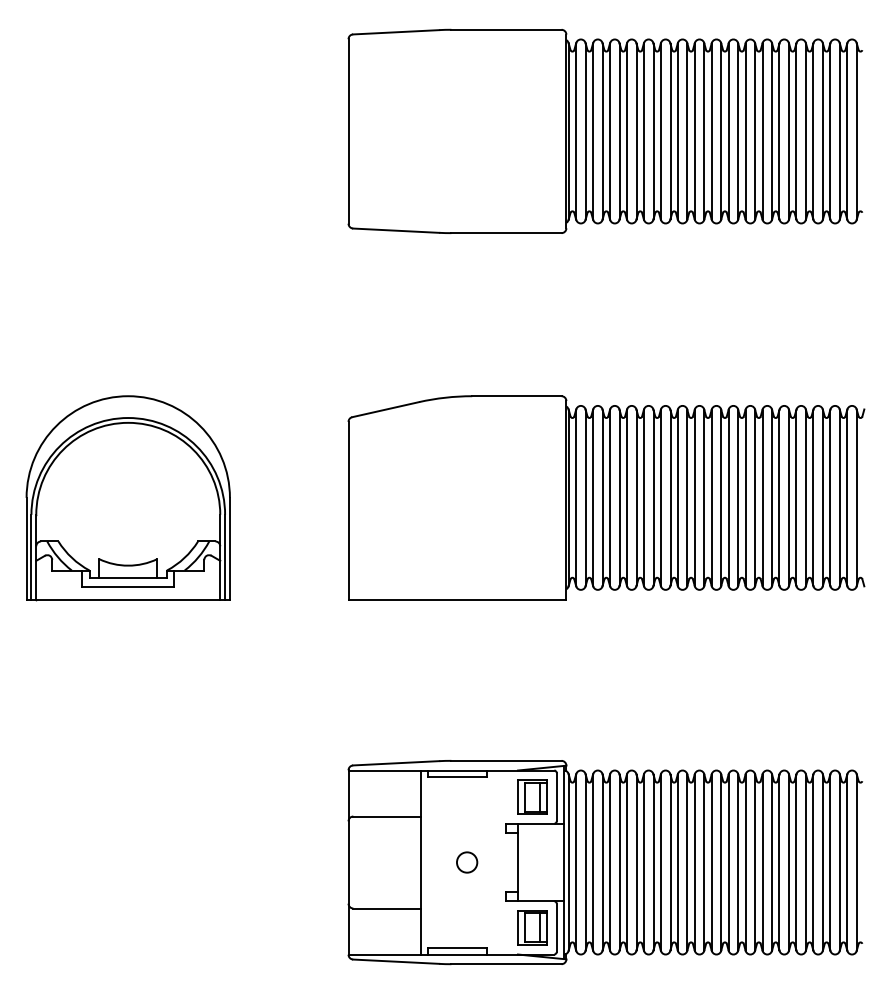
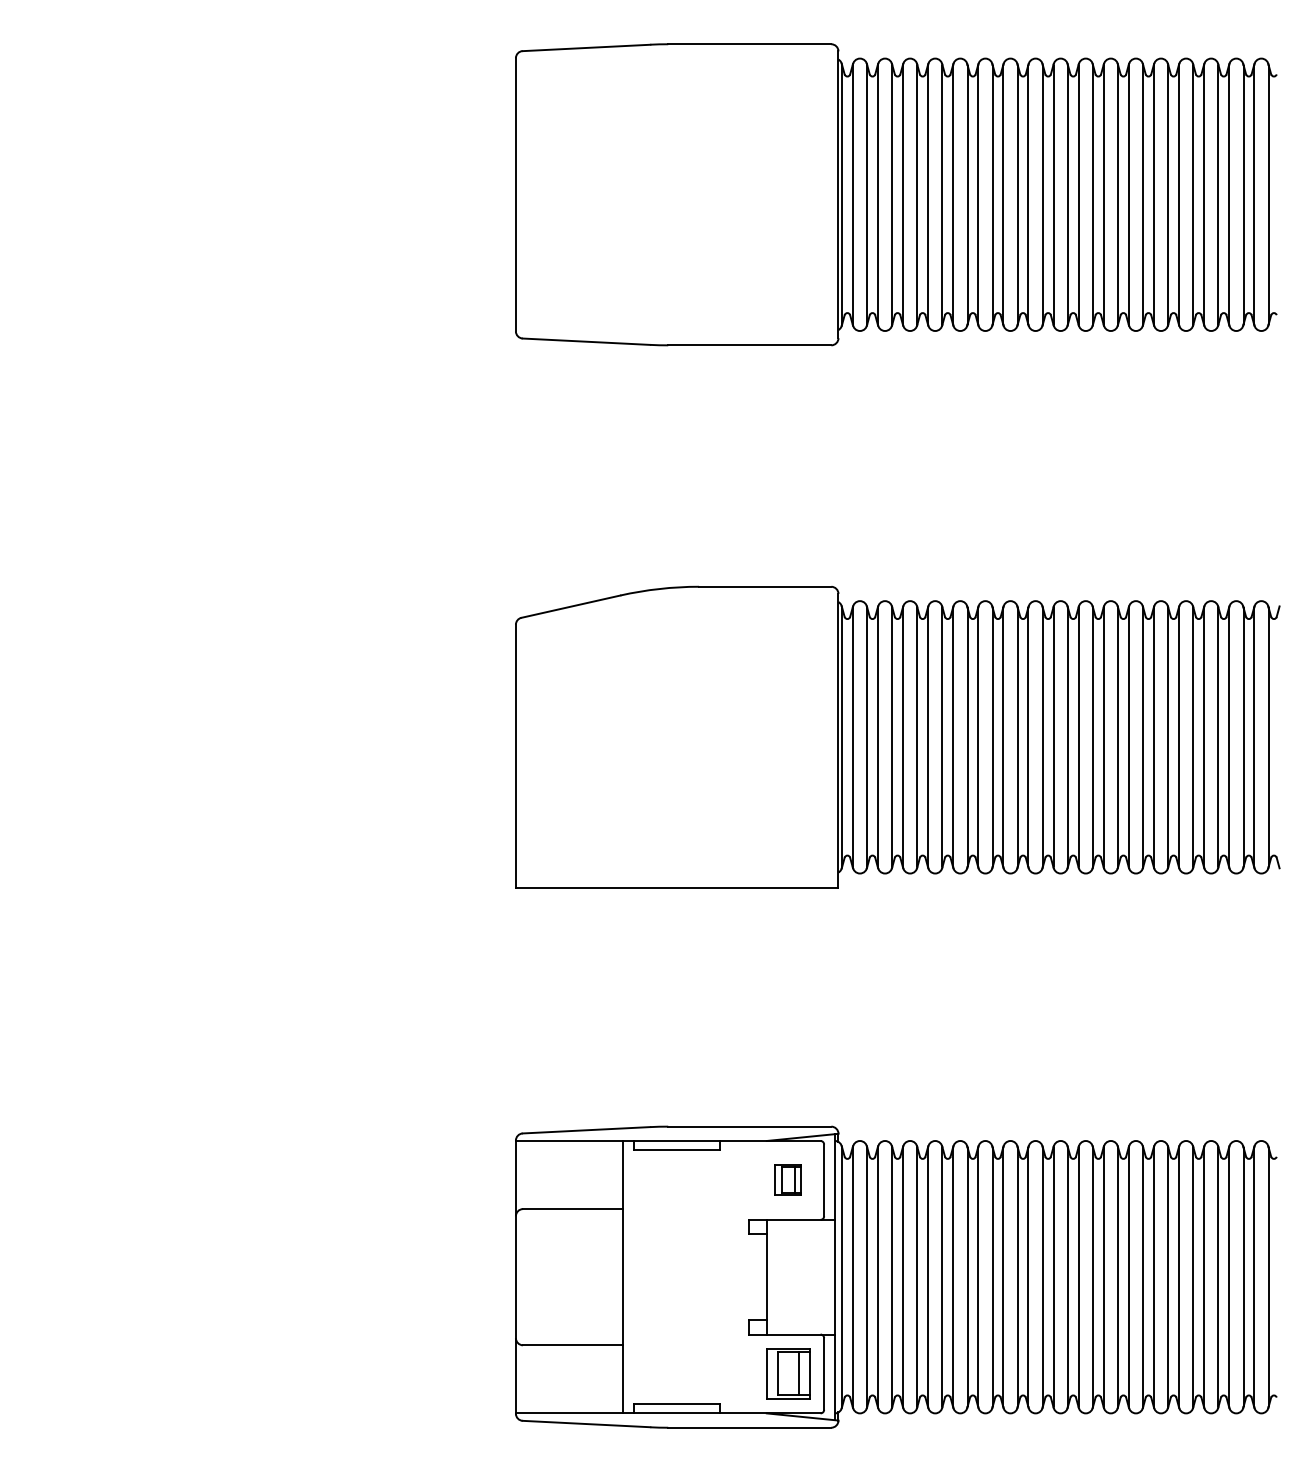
part: (127, 498) -> (188, 738), removed
part: (532, 796) -> (788, 1179), size x0.6
circle: (467, 862) -> (692, 1277), removed

